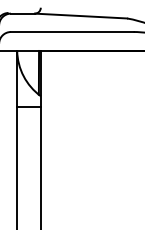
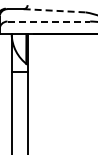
line: (82, 15) -> (55, 10), solid -> dashed
line: (73, 31) -> (49, 21), solid -> dashed

